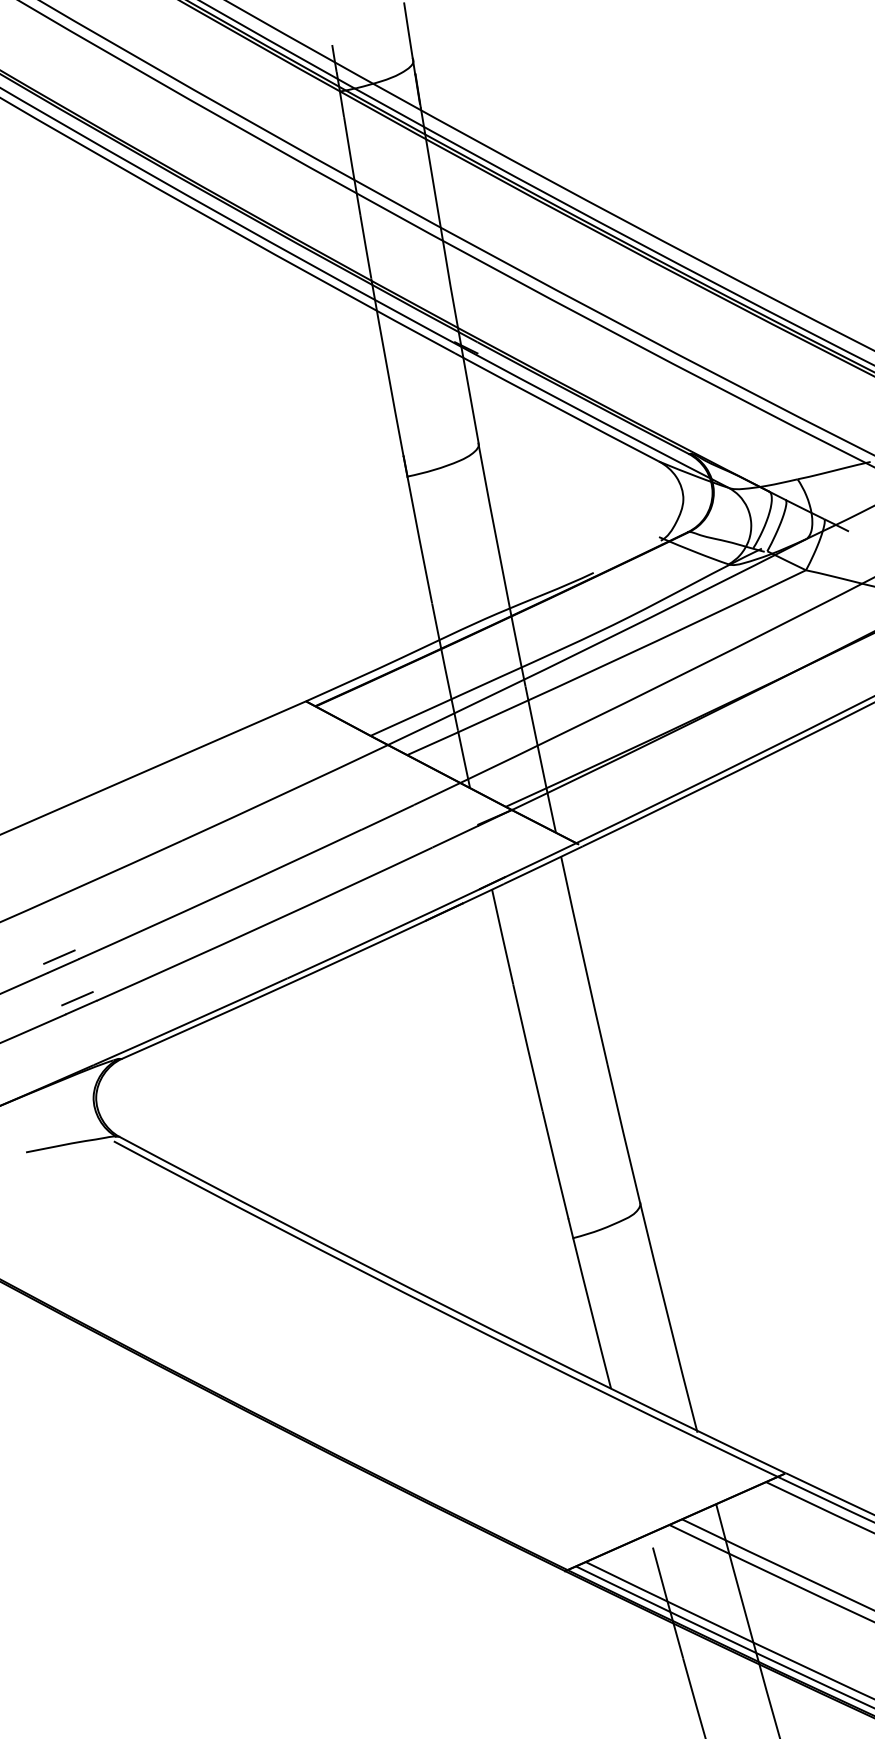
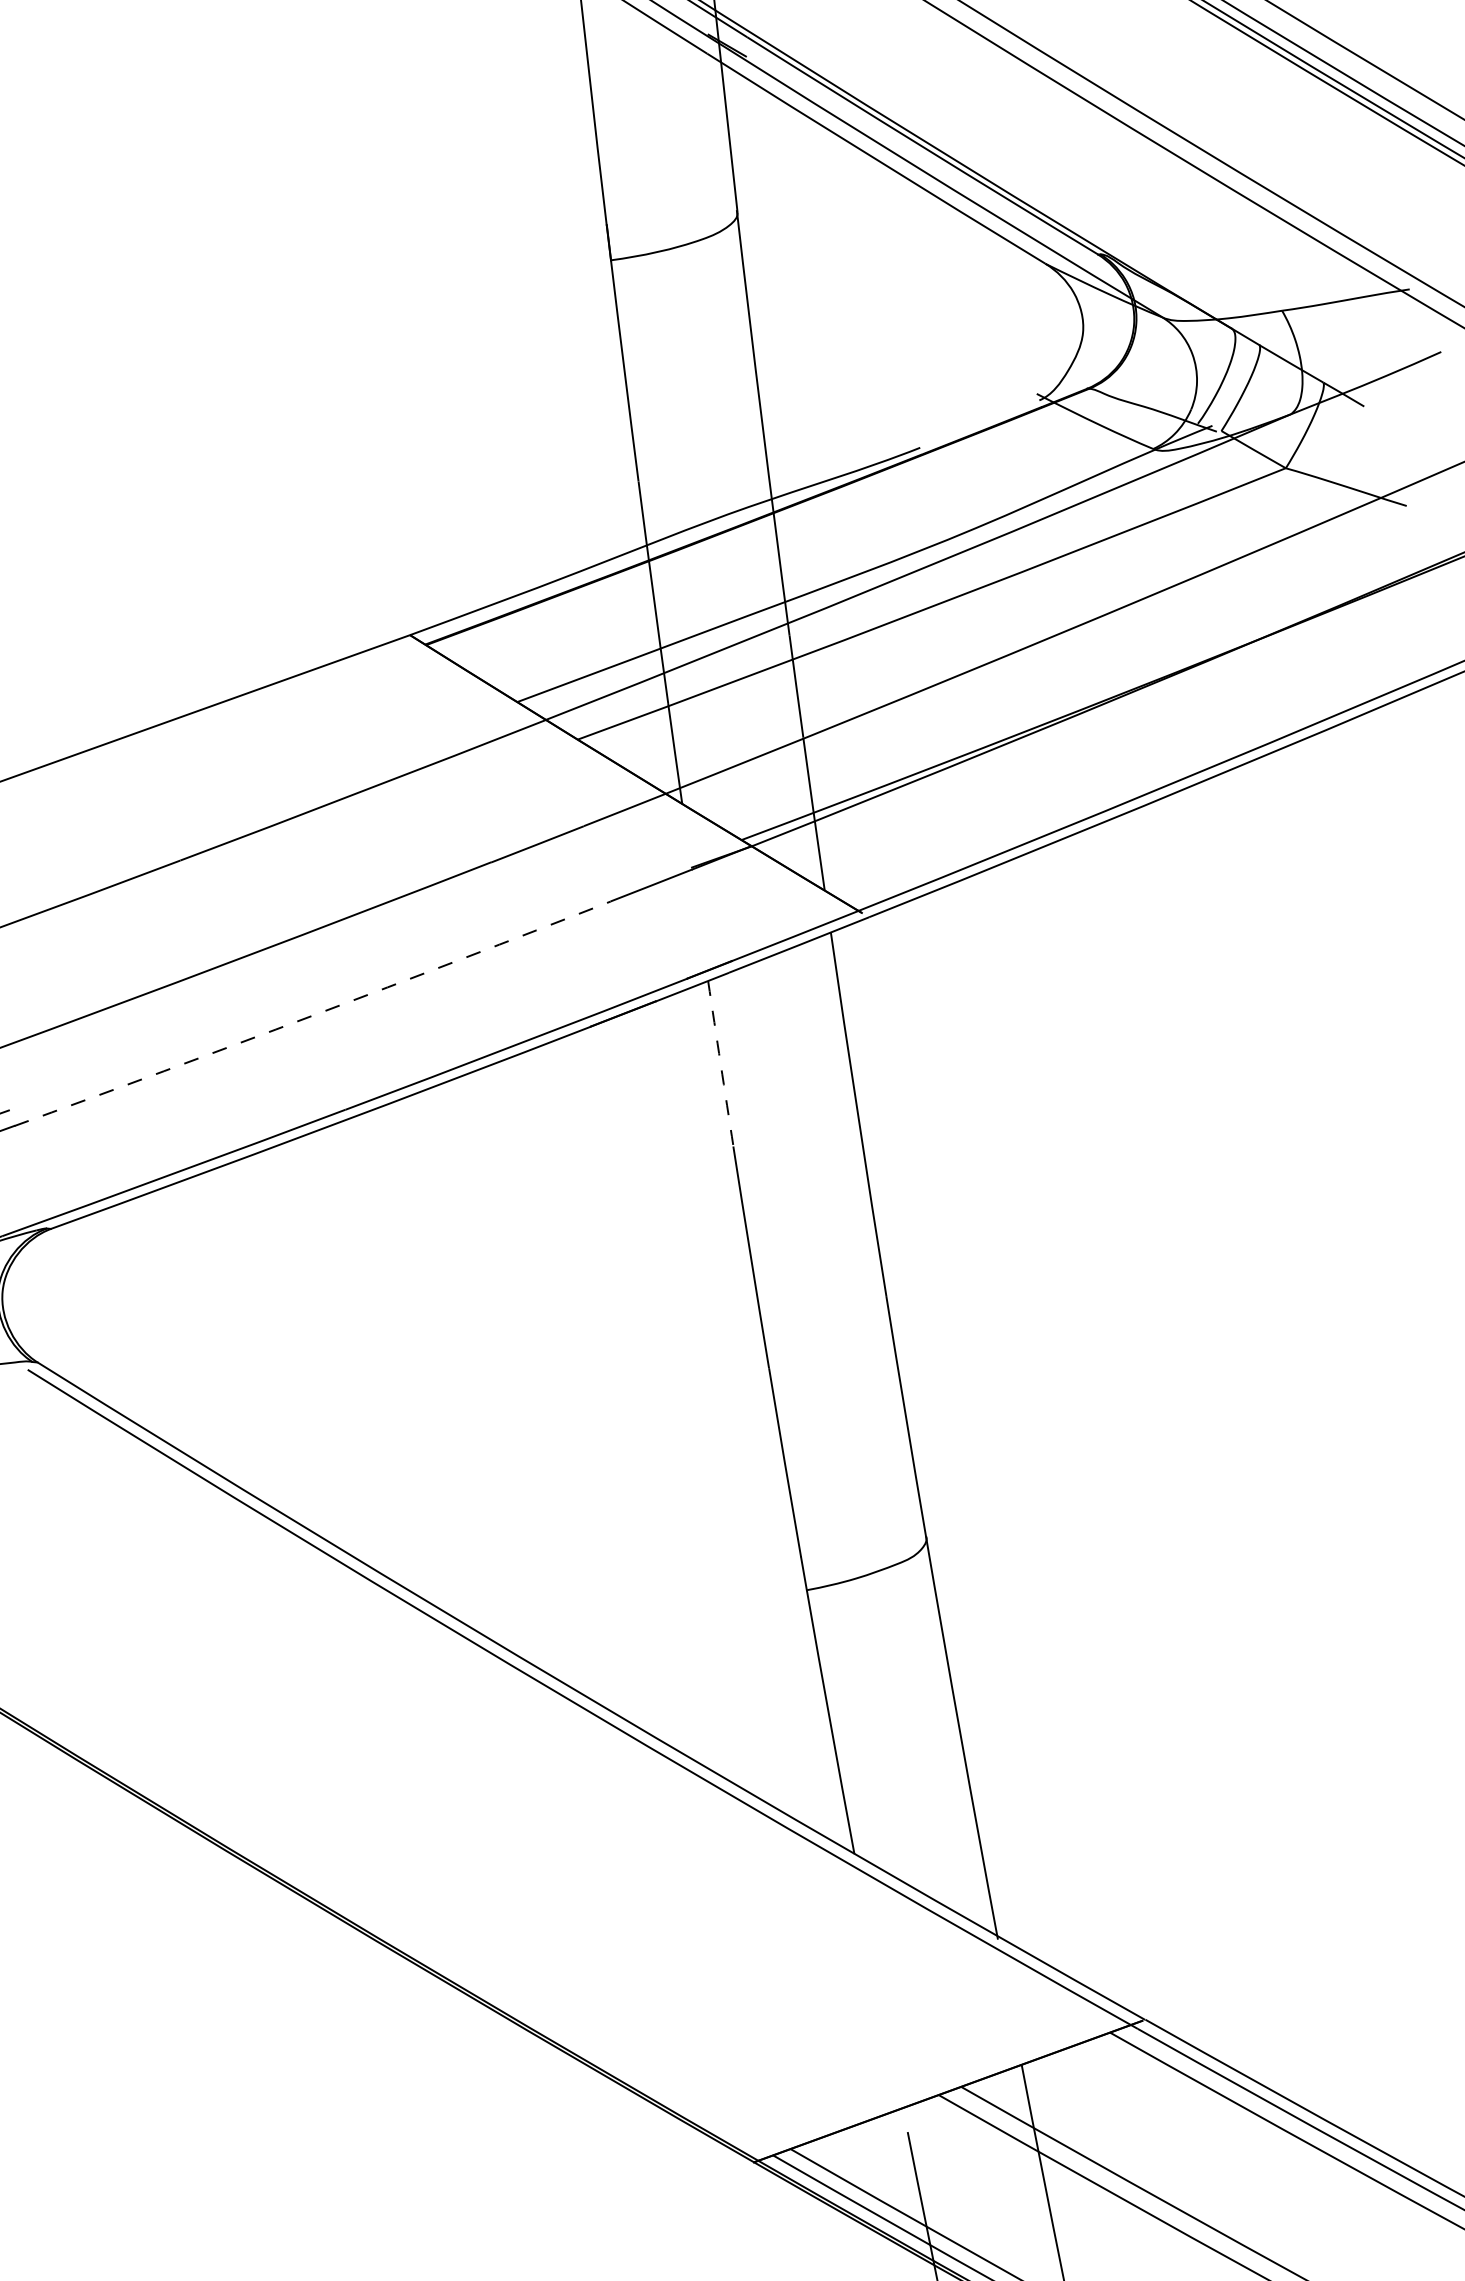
arc: (265, 925) -> (314, 1016), solid -> dashed
arc: (502, 937) -> (720, 1064), solid -> dashed

